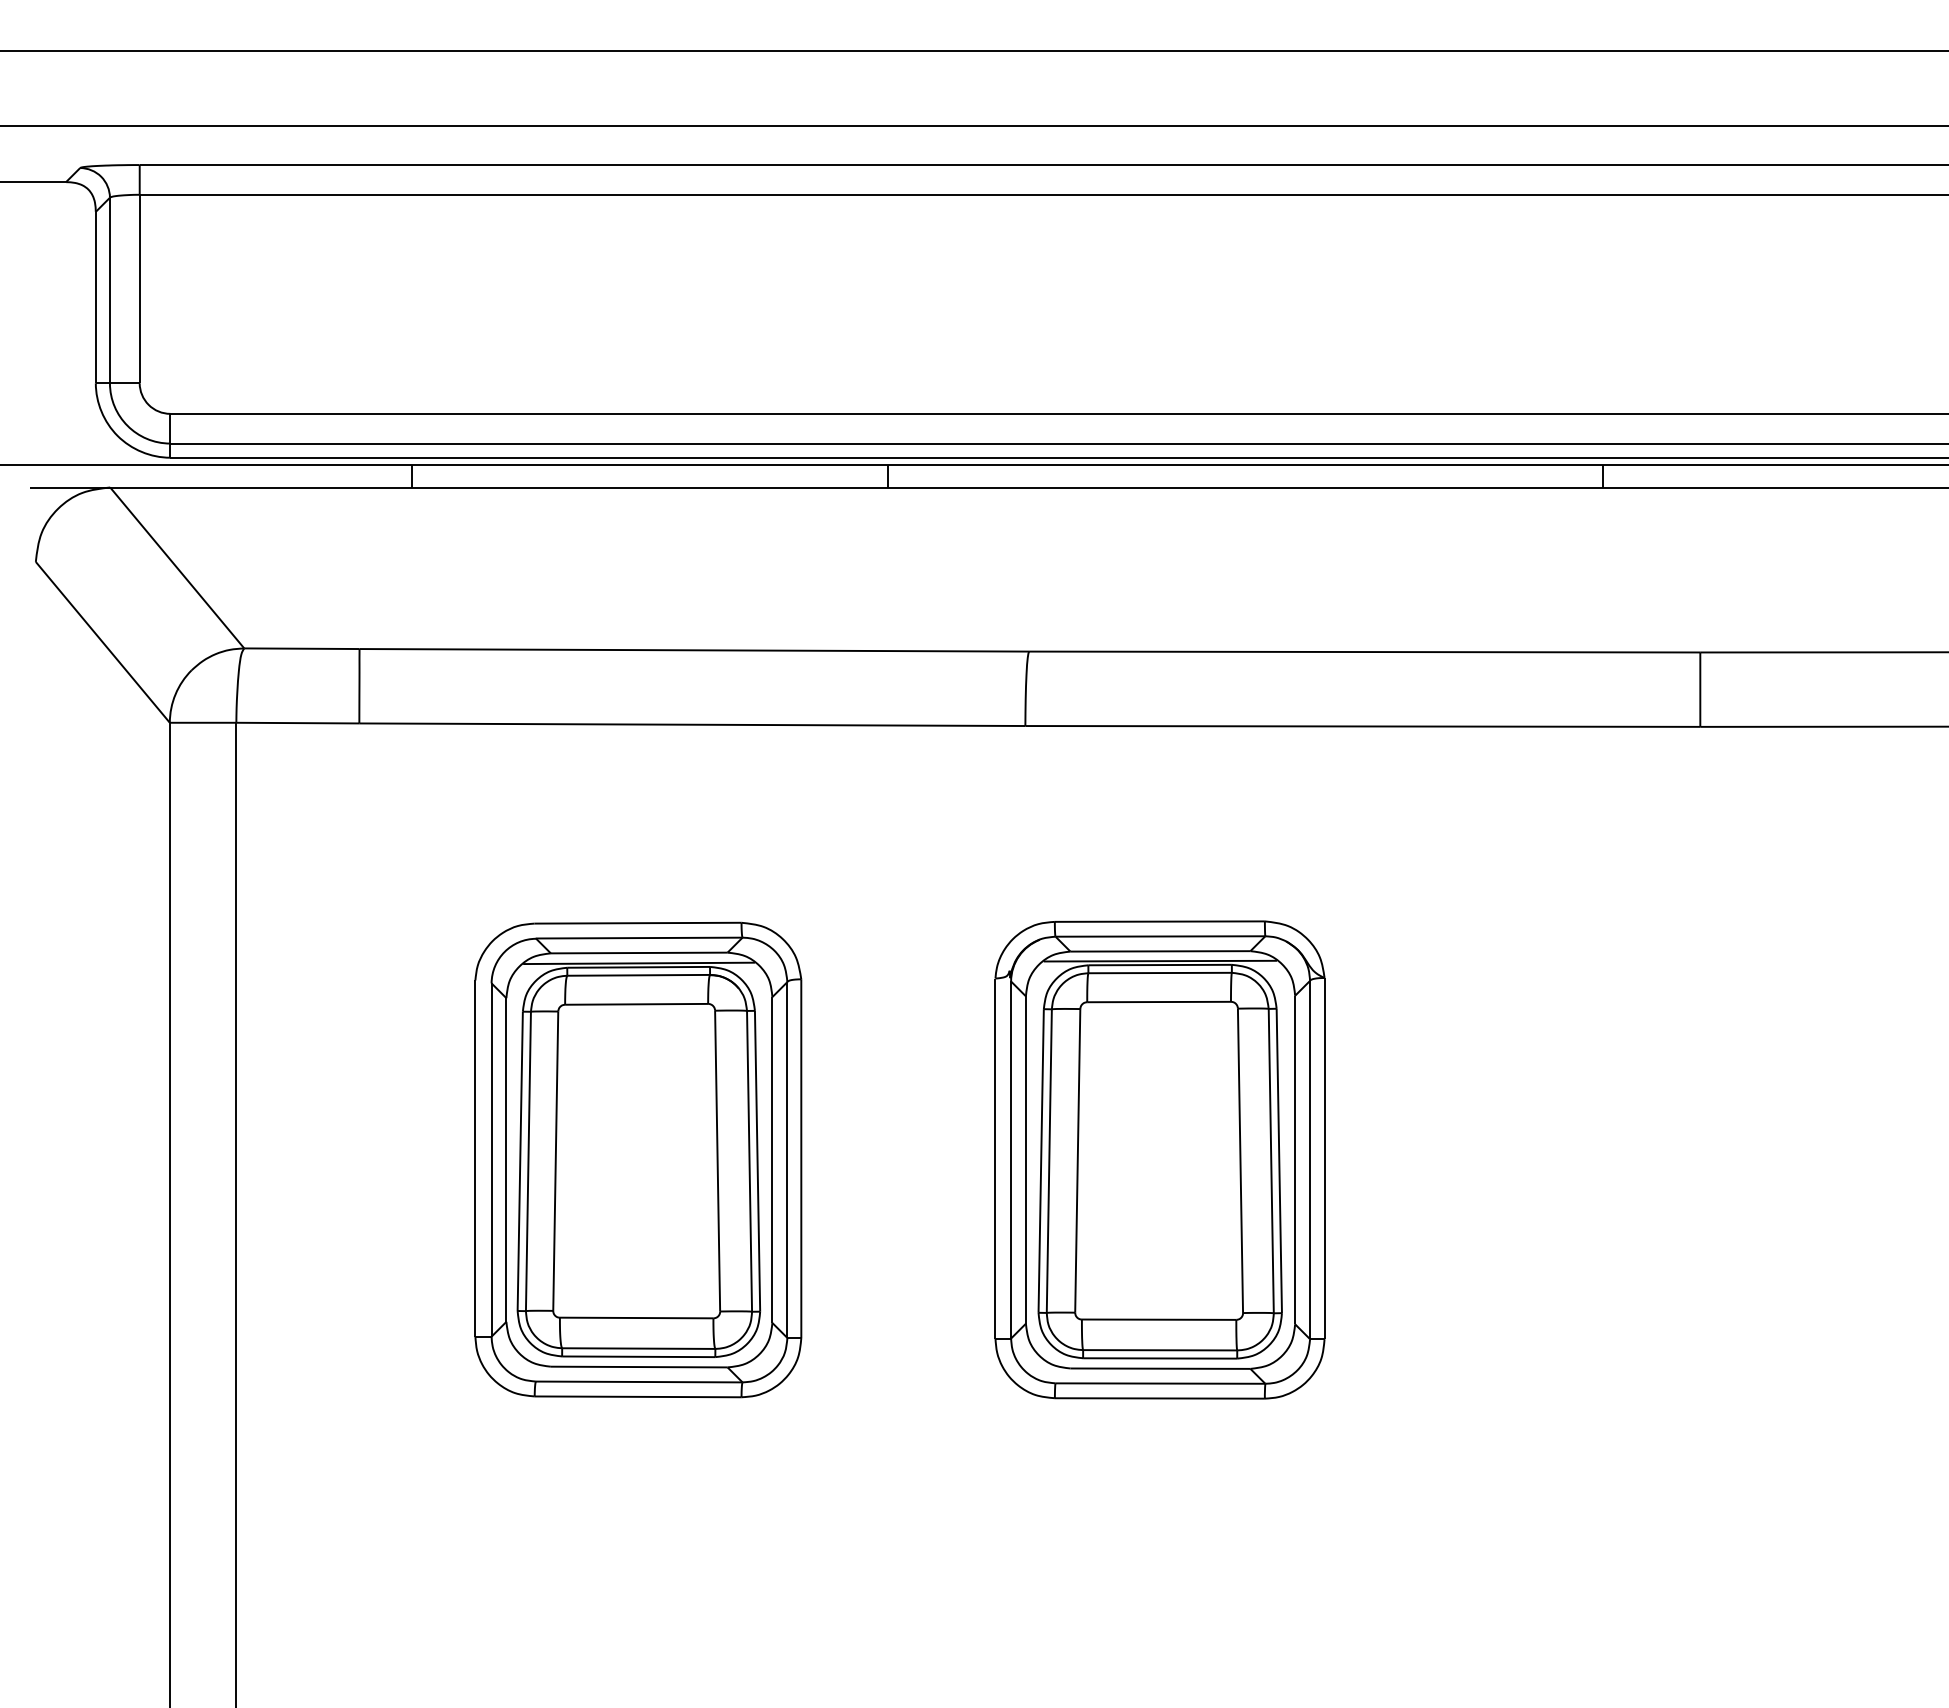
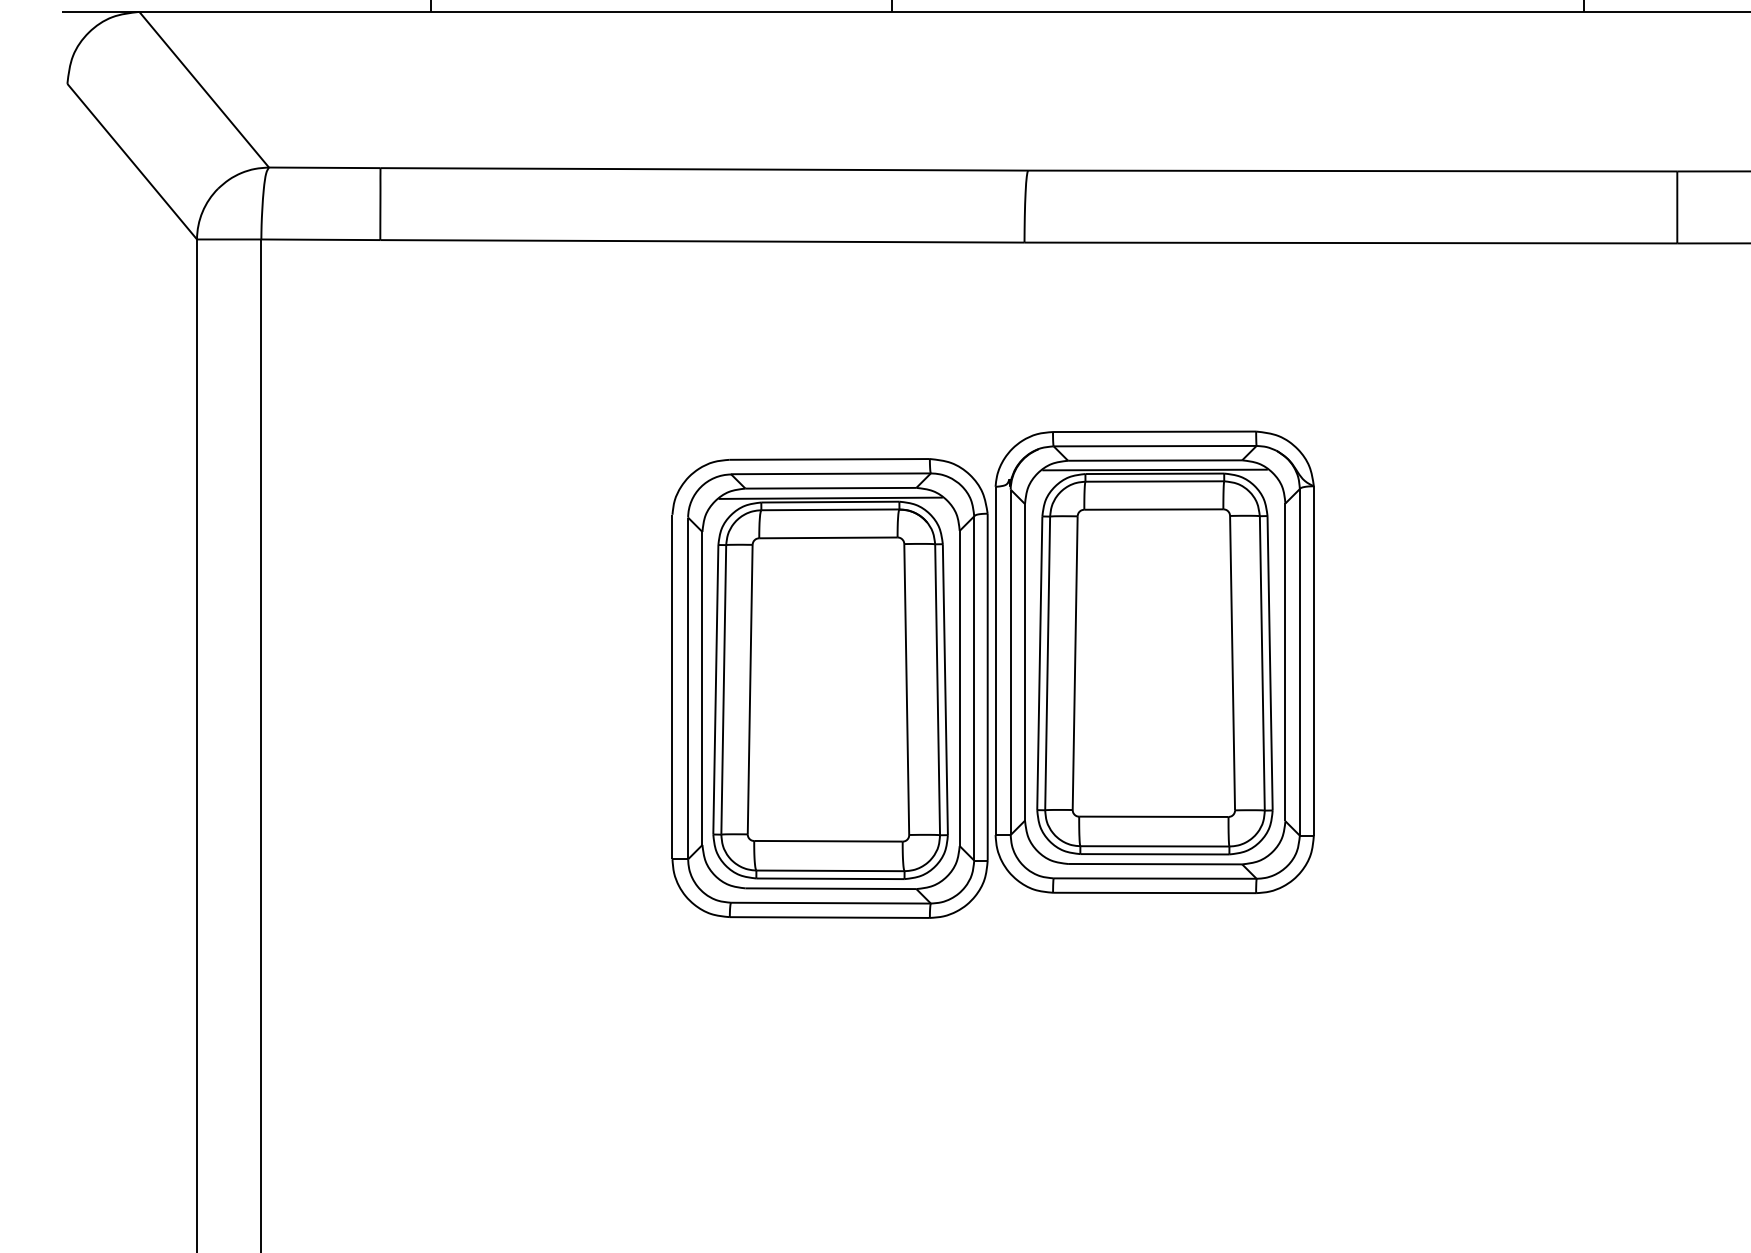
part: (638, 1159) -> (830, 687), moved

